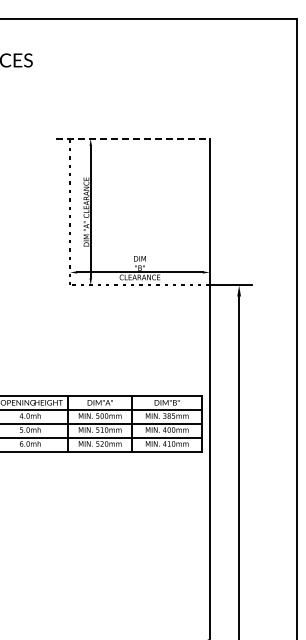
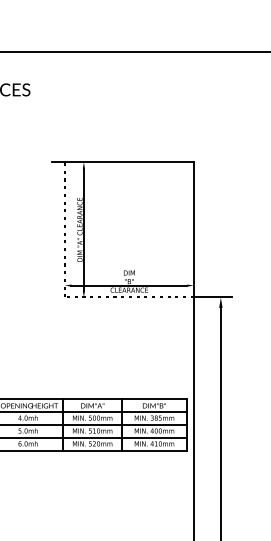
line: (133, 138) -> (123, 161), dashed -> solid

